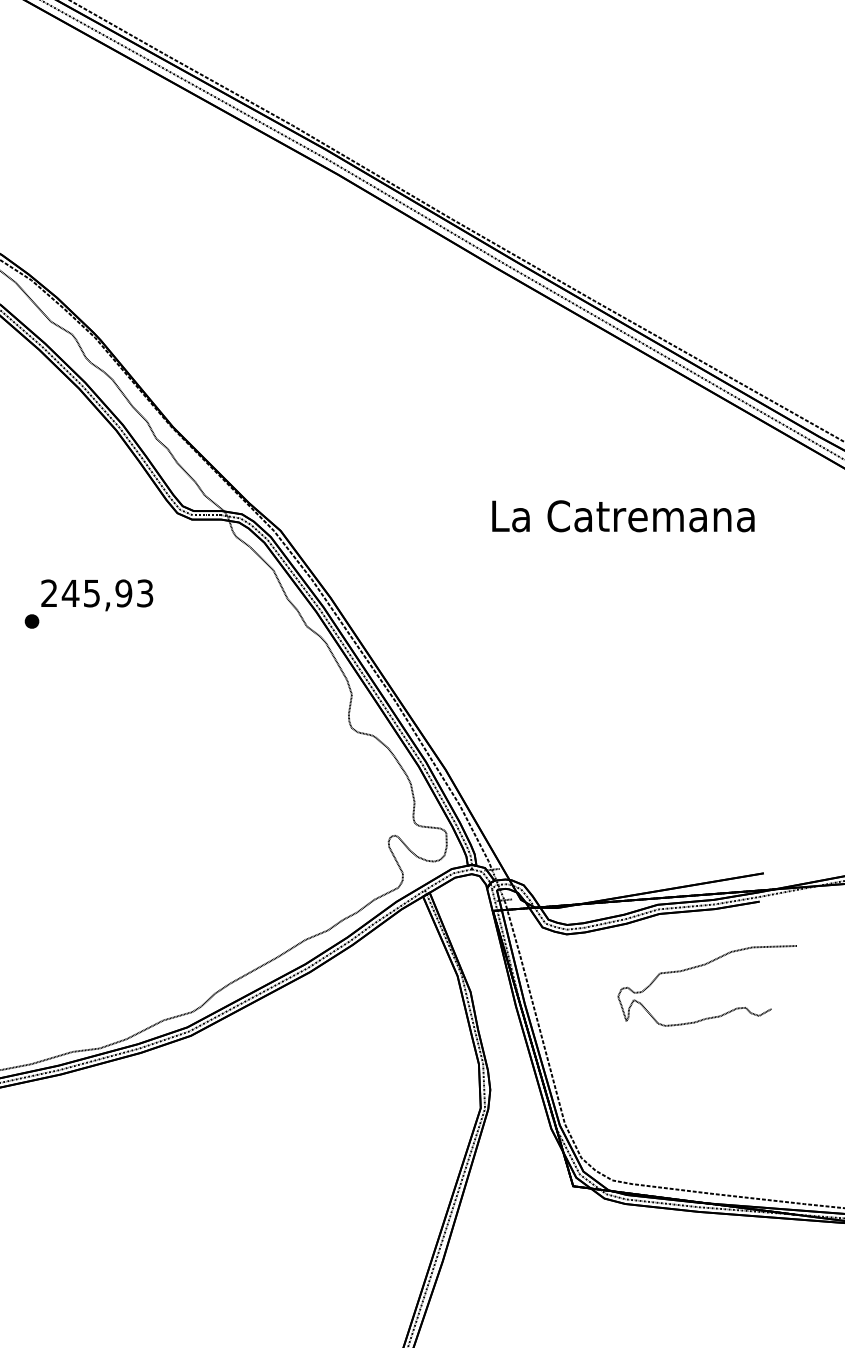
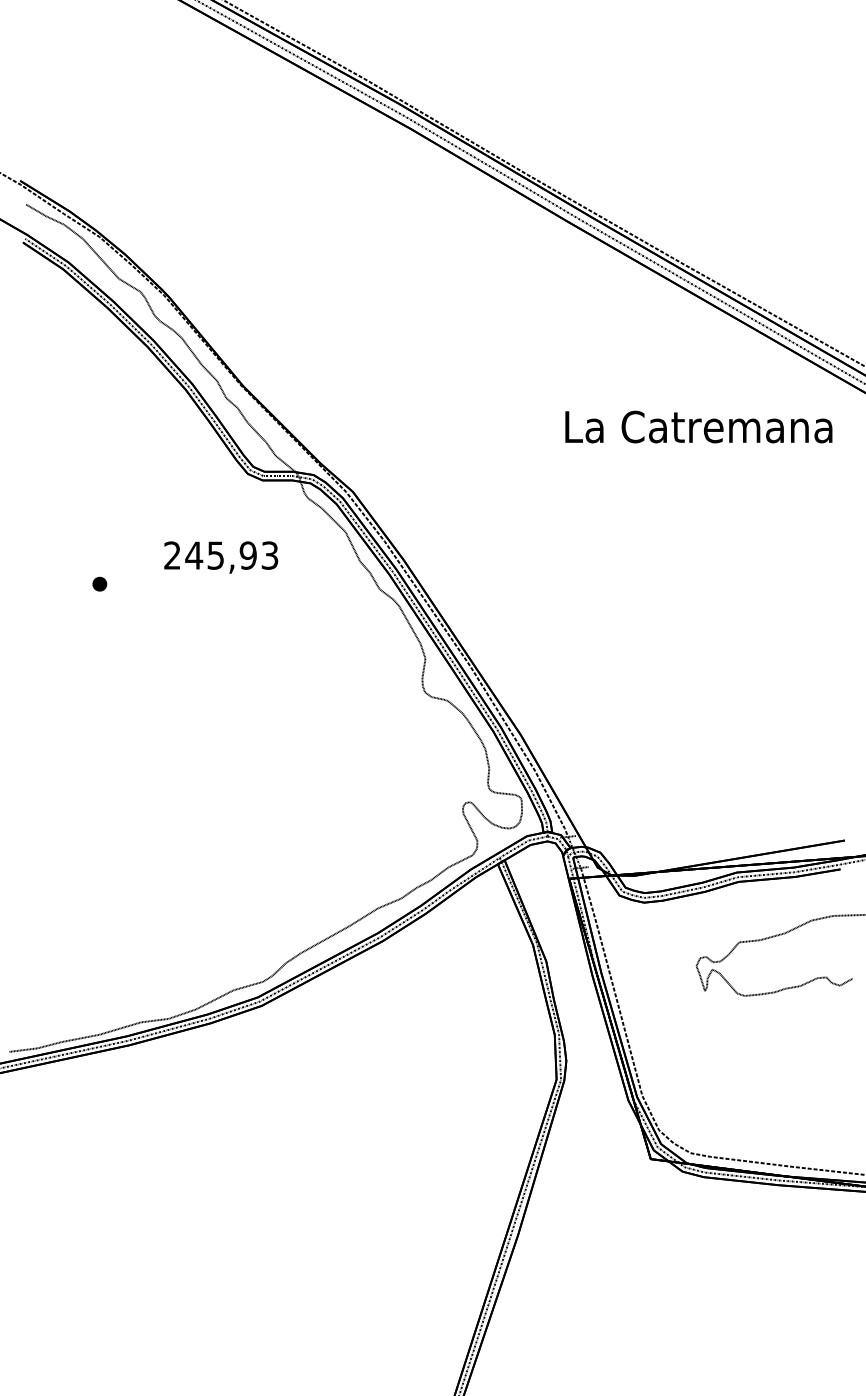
text: (623, 515) -> (698, 426), moved
text: (97, 595) -> (221, 557), moved

